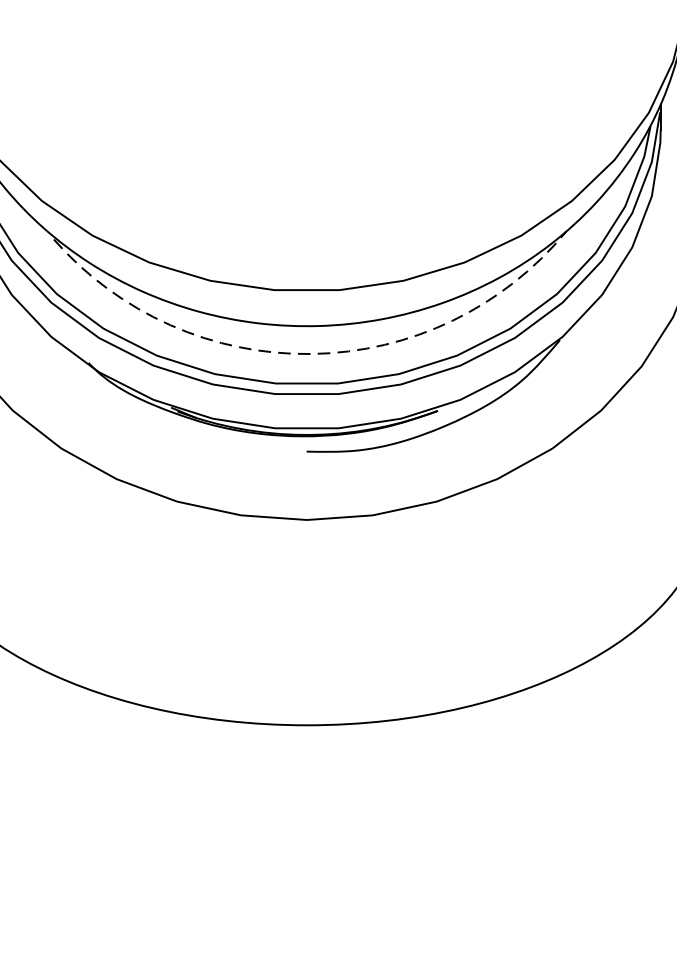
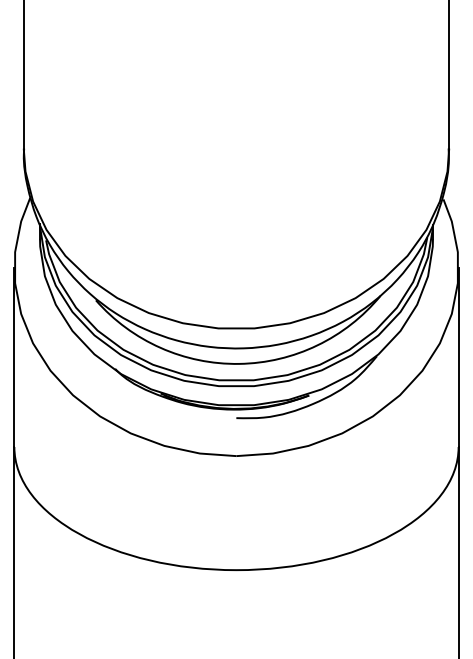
arc: (312, 353) -> (239, 363), dashed -> solid

